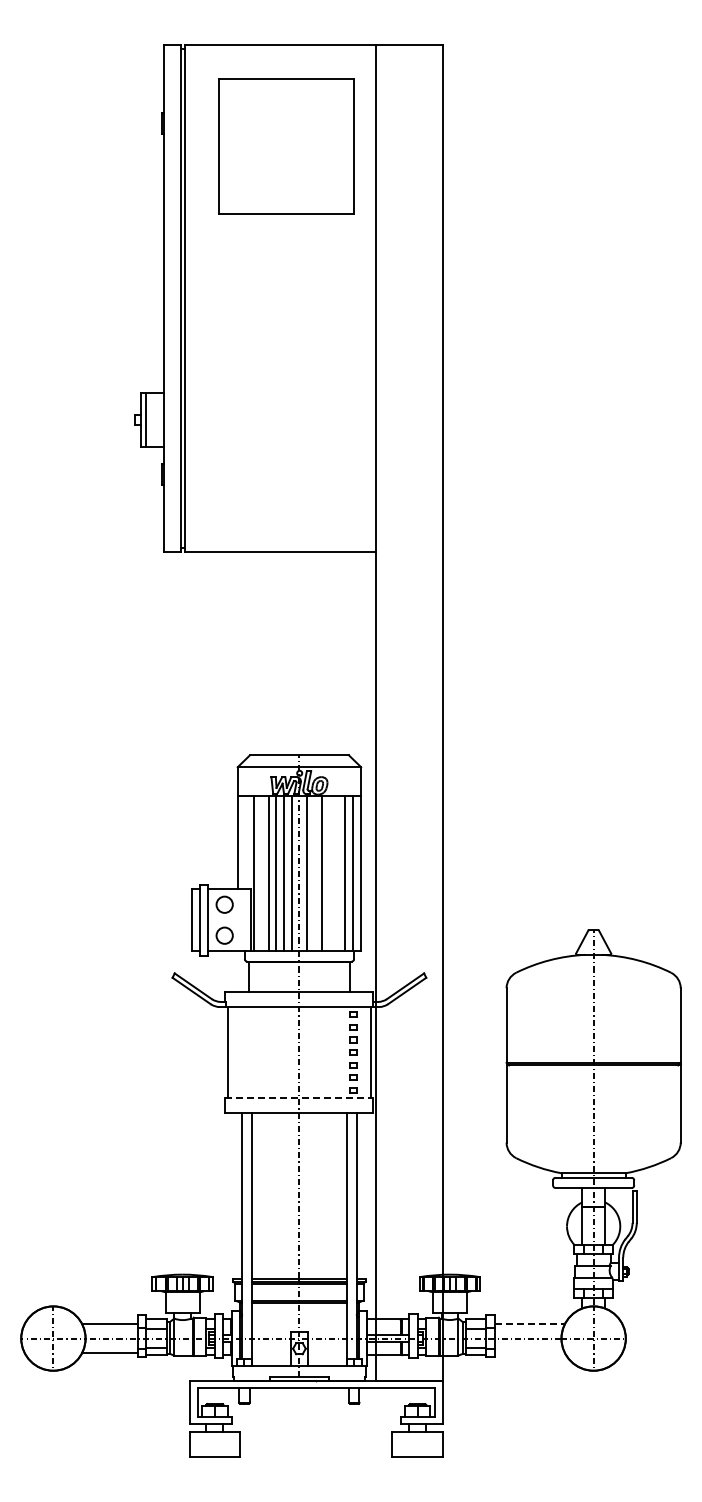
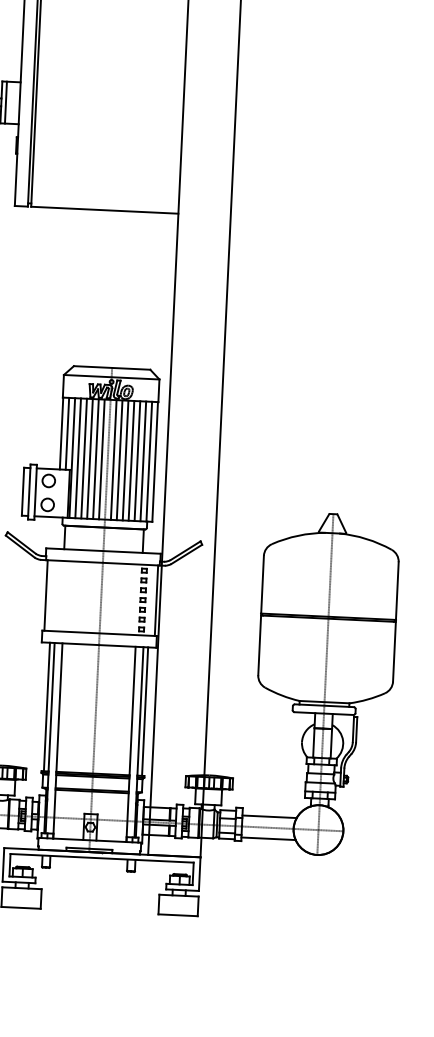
line: (245, 842) -> (67, 433), added
line: (261, 873) -> (78, 458), added
line: (314, 873) -> (119, 460), added
line: (330, 873) -> (131, 460), added
line: (337, 873) -> (137, 460), added
line: (299, 1098) -> (99, 633), dashed -> solid
line: (236, 1196) -> (47, 707), added
line: (362, 1196) -> (144, 711), added
line: (530, 1324) -> (270, 816), dashed -> solid
line: (529, 1352) -> (268, 838), added

